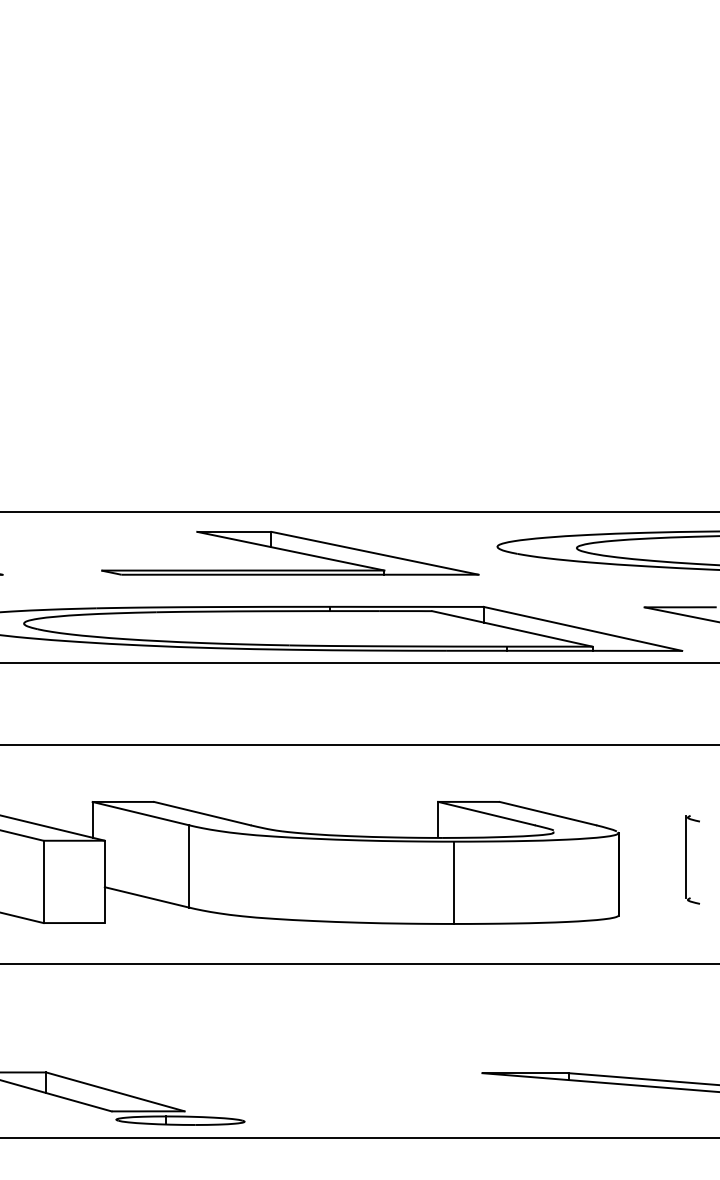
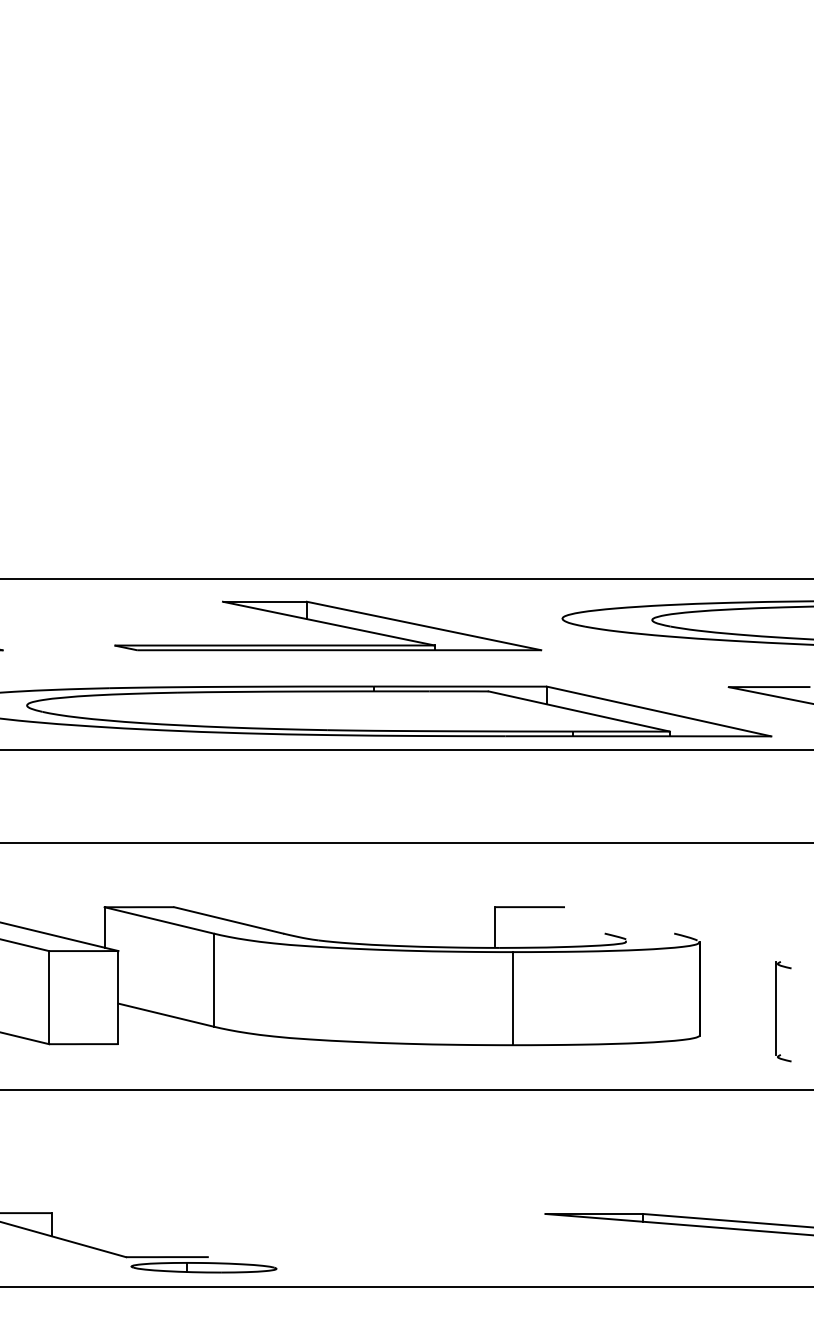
line: (485, 813) -> (549, 920), removed
line: (547, 813) -> (619, 920), removed
part: (686, 859) -> (776, 1011), moved
line: (115, 1092) -> (130, 1235), removed

